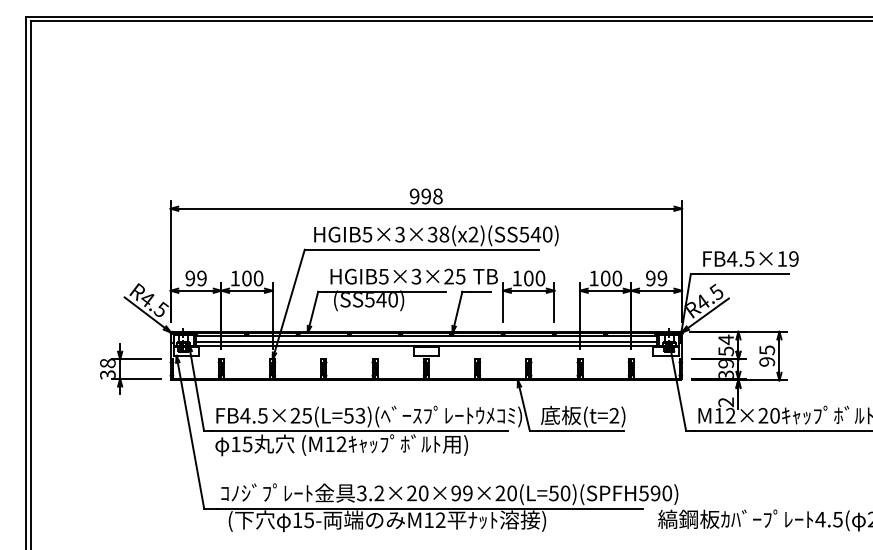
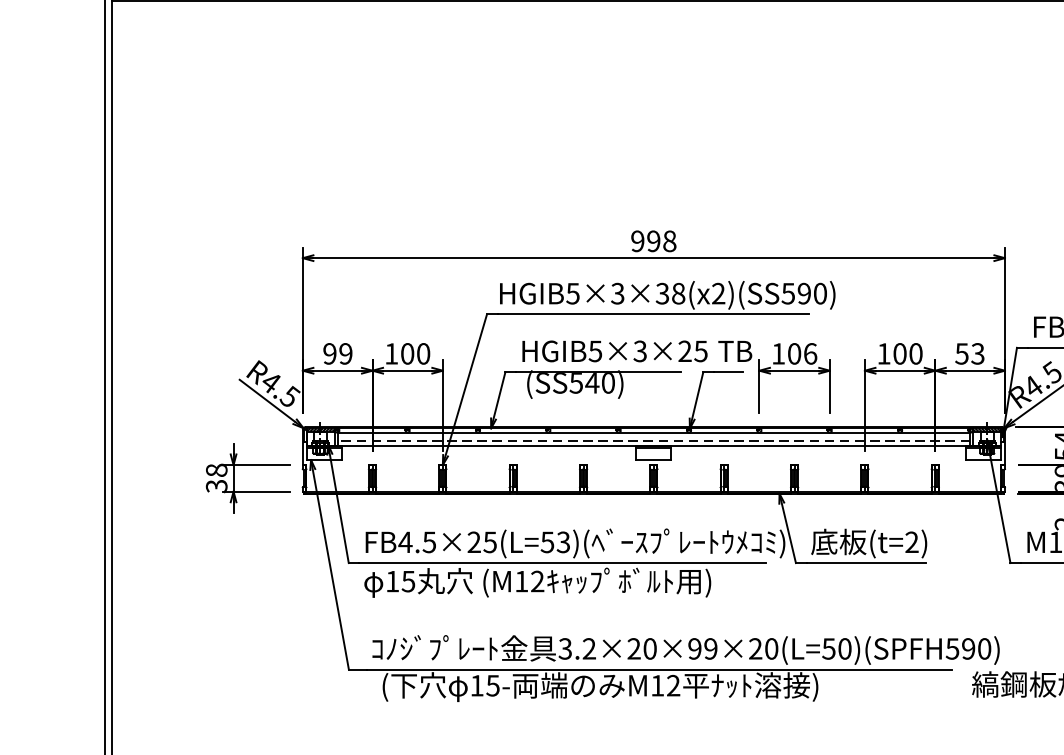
text: (535, 234) -> (803, 293), HGIB5×3×38(x2)(SS540) -> HGIB5×3×38(x2)(SS590)
text: (540, 278) -> (810, 353), 100 -> 106
text: (656, 278) -> (969, 353), 99 -> 53
line: (425, 341) -> (652, 440), solid -> dashed

